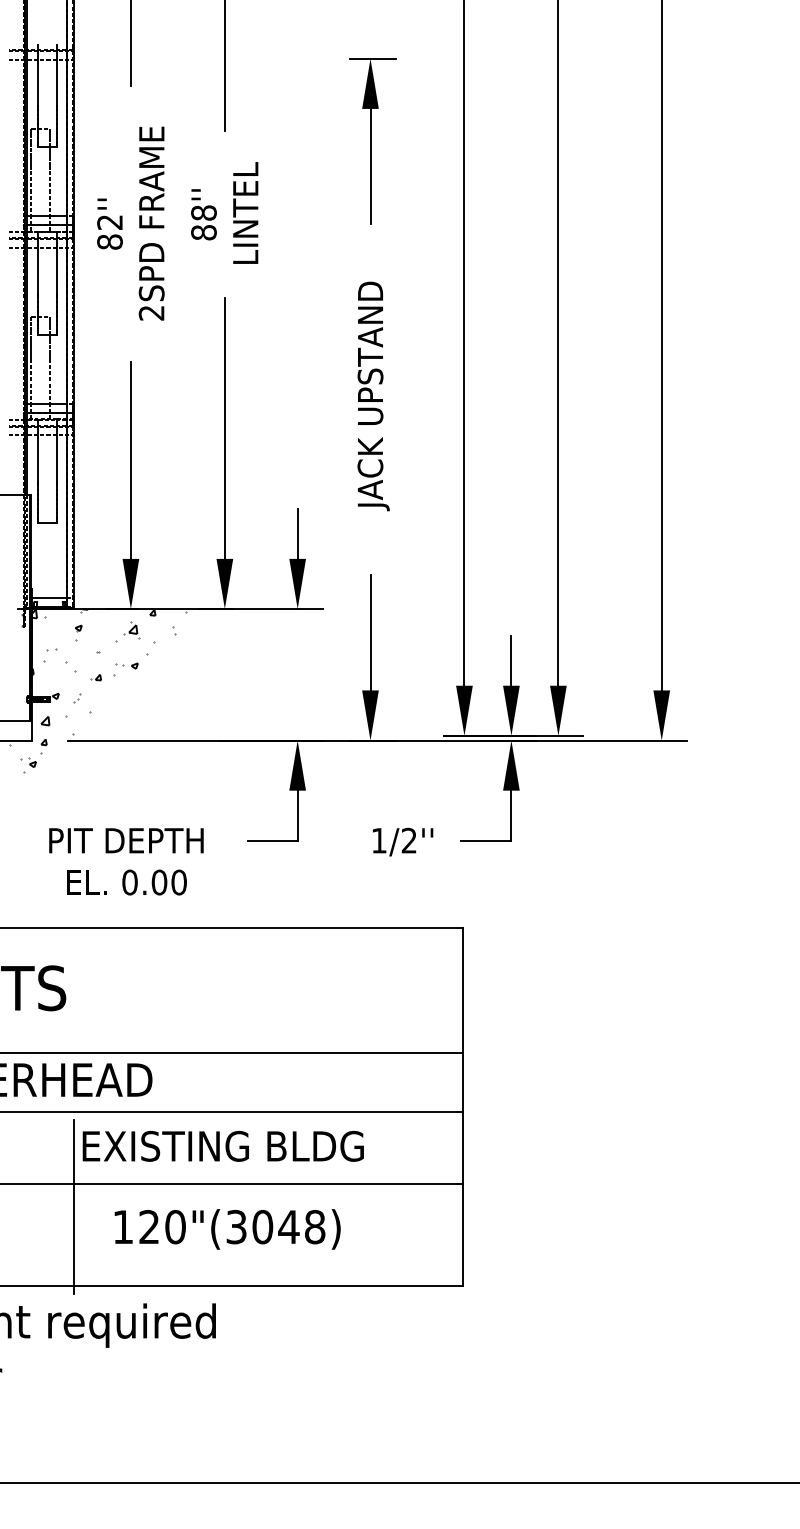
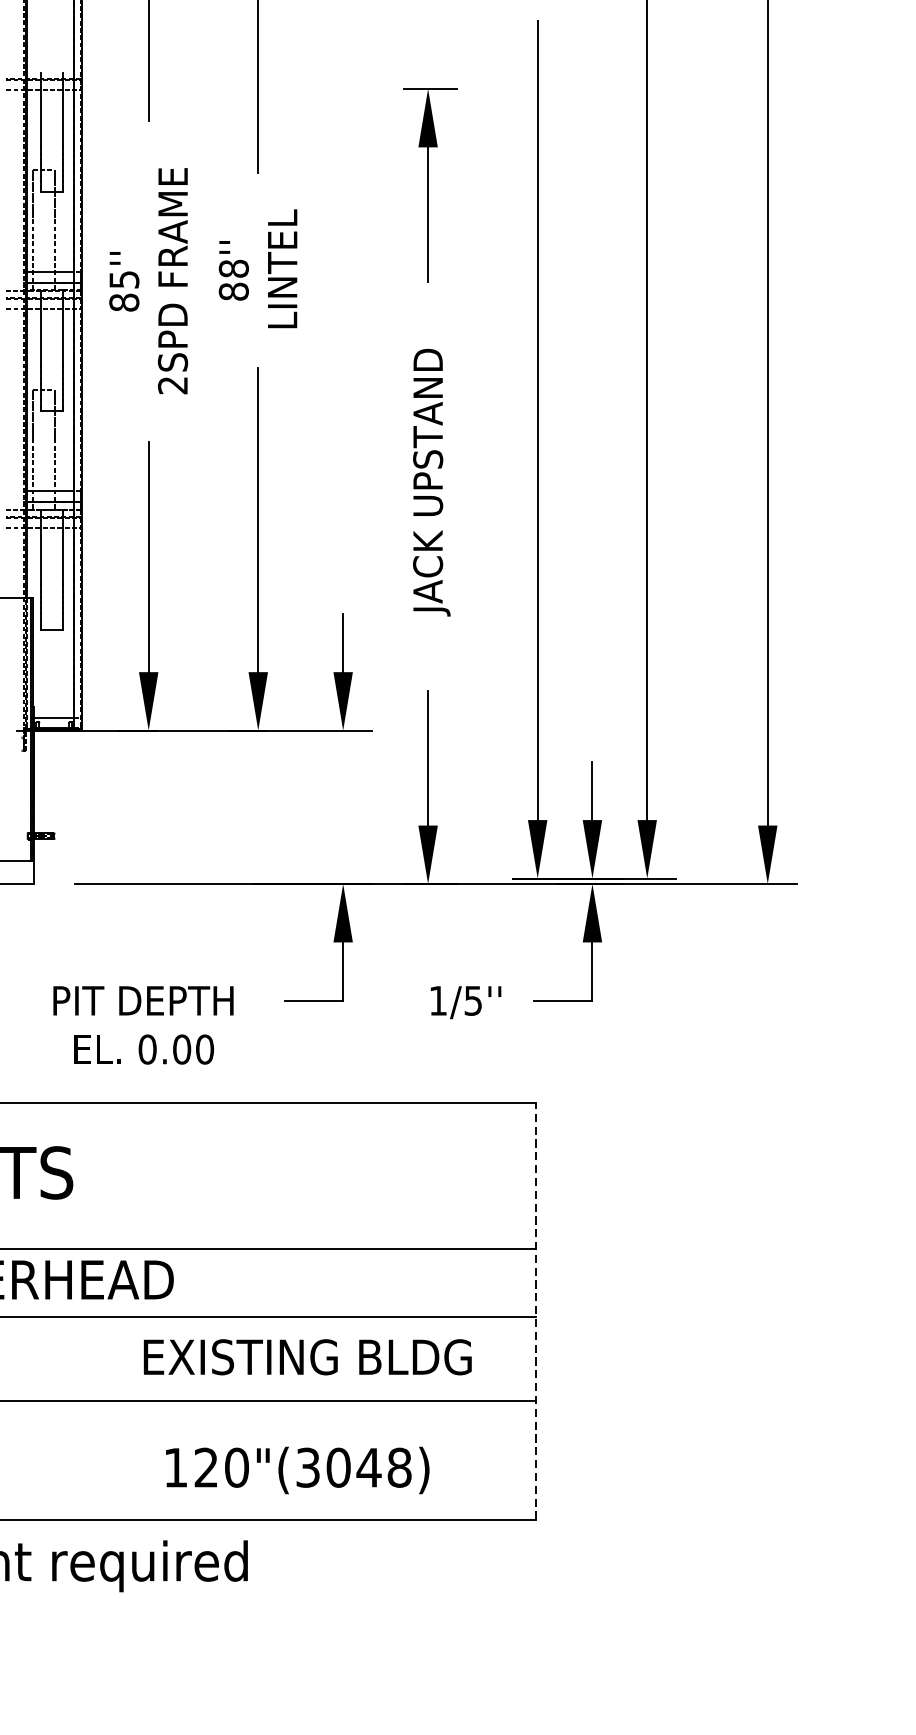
text: (109, 222) -> (123, 279), 82'' -> 85''
hatch: (97, 690) -> (109, 825), removed
text: (408, 840) -> (472, 1000), 1/2'' -> 1/5''
line: (463, 1106) -> (536, 1310), solid -> dashed
text: (222, 1145) -> (306, 1356), moved
line: (74, 1206) -> (82, 1427), removed
text: (227, 1229) -> (297, 1470), moved

